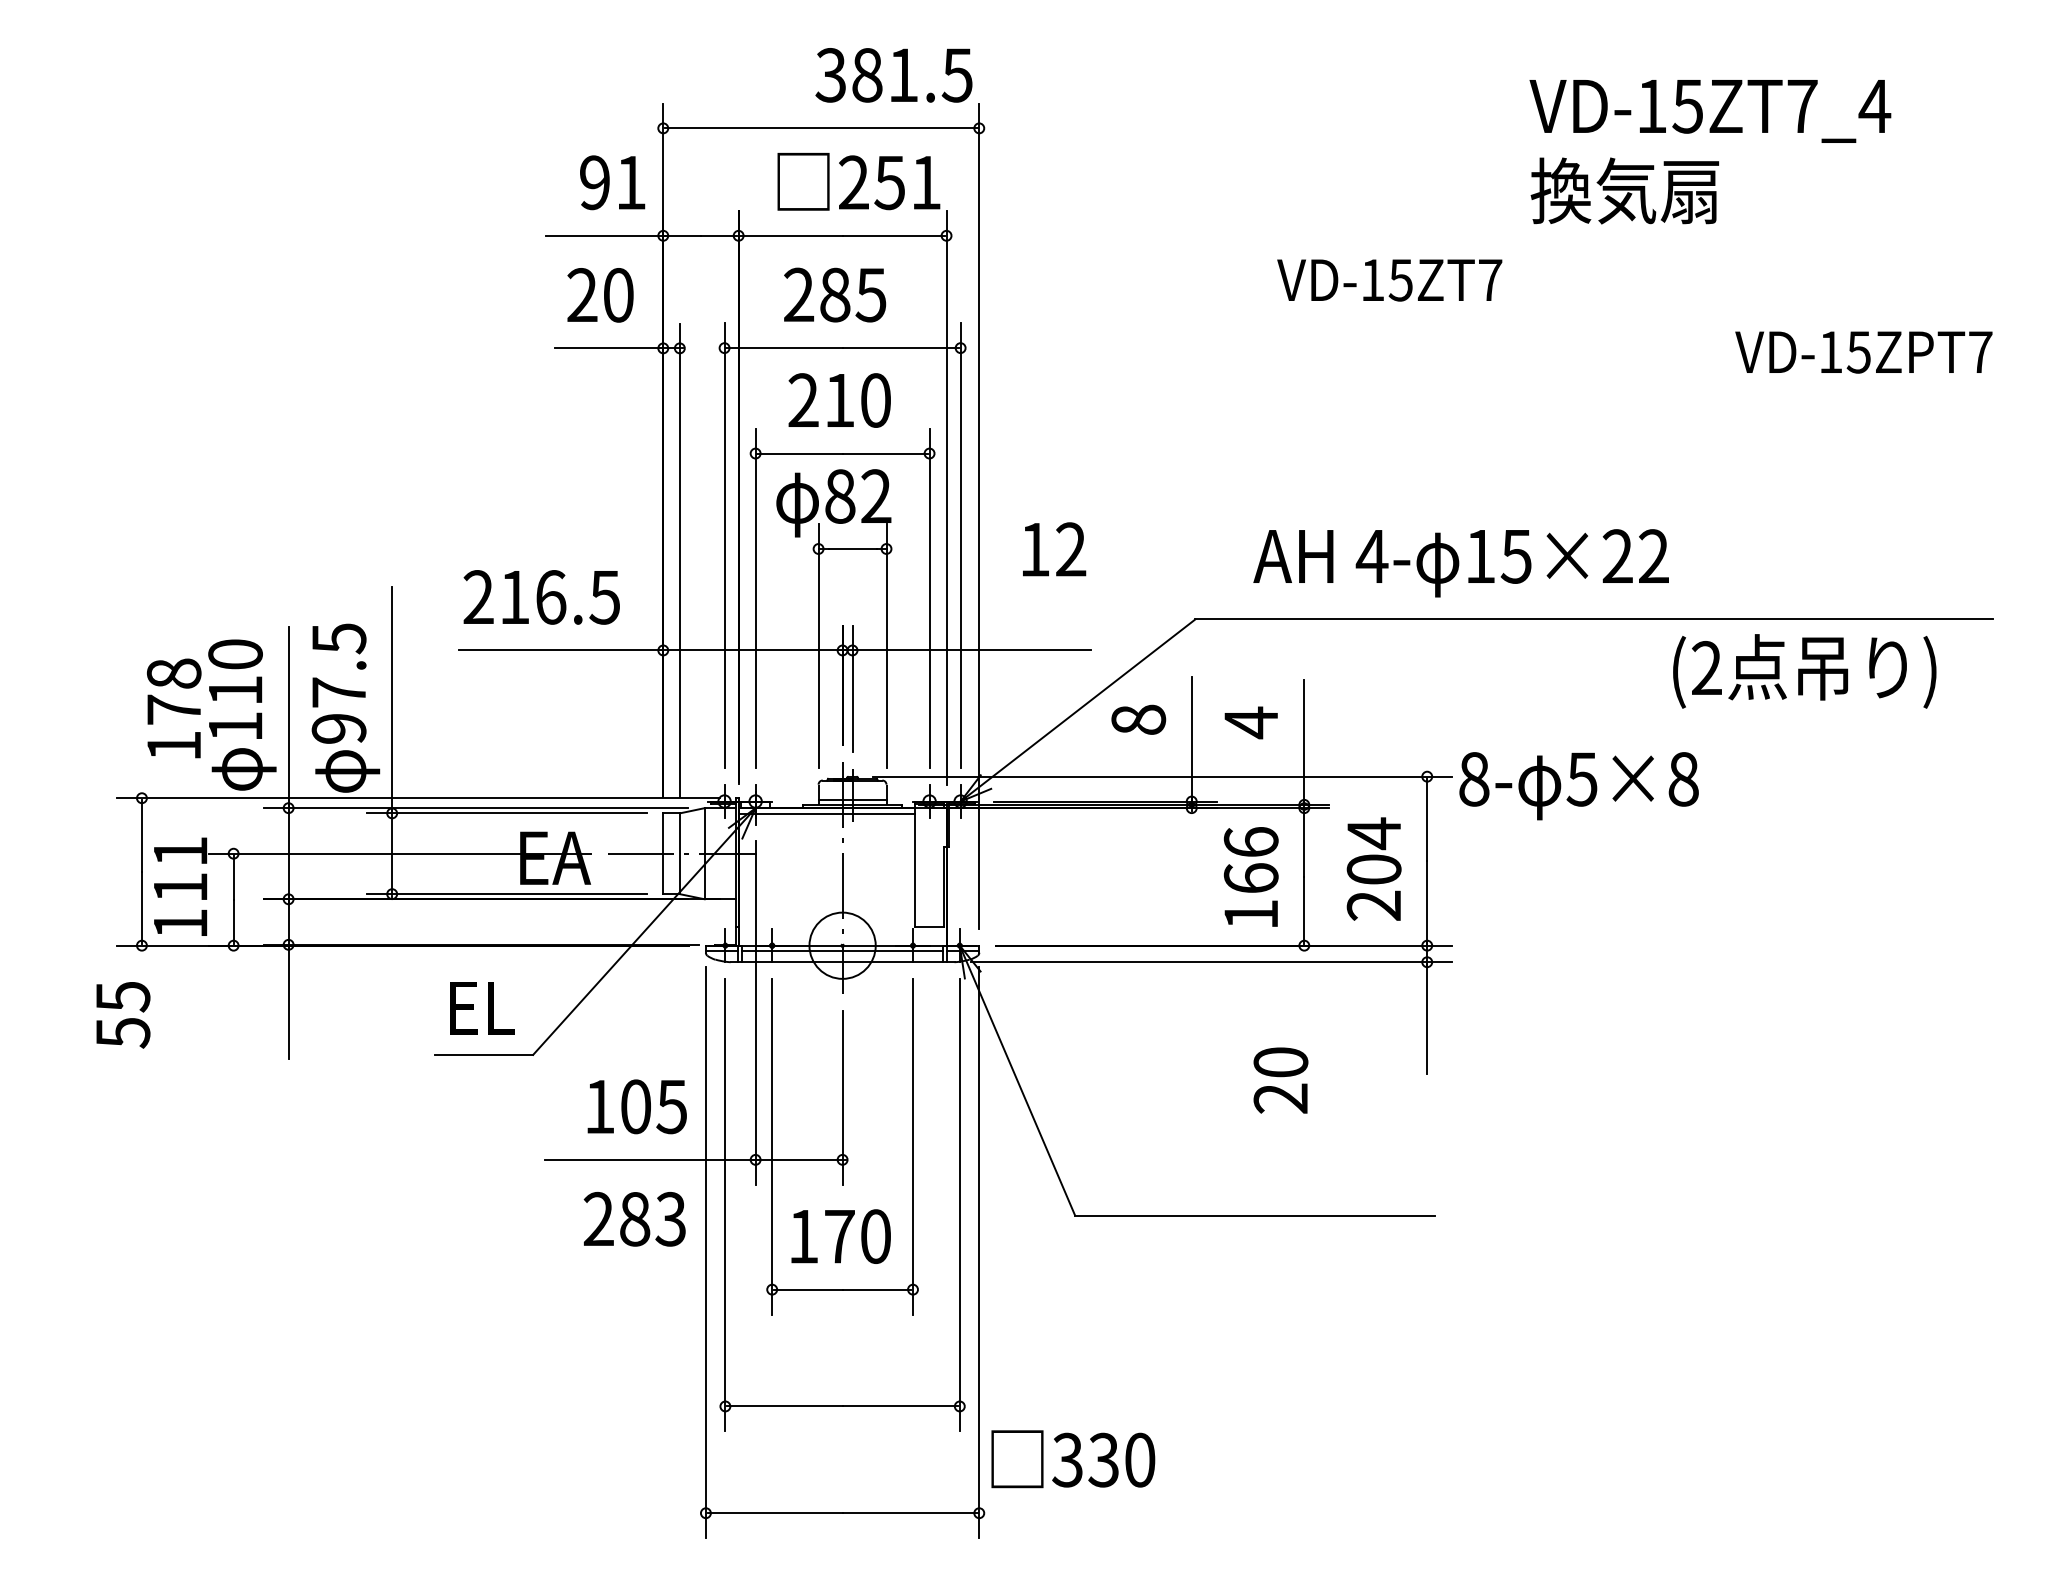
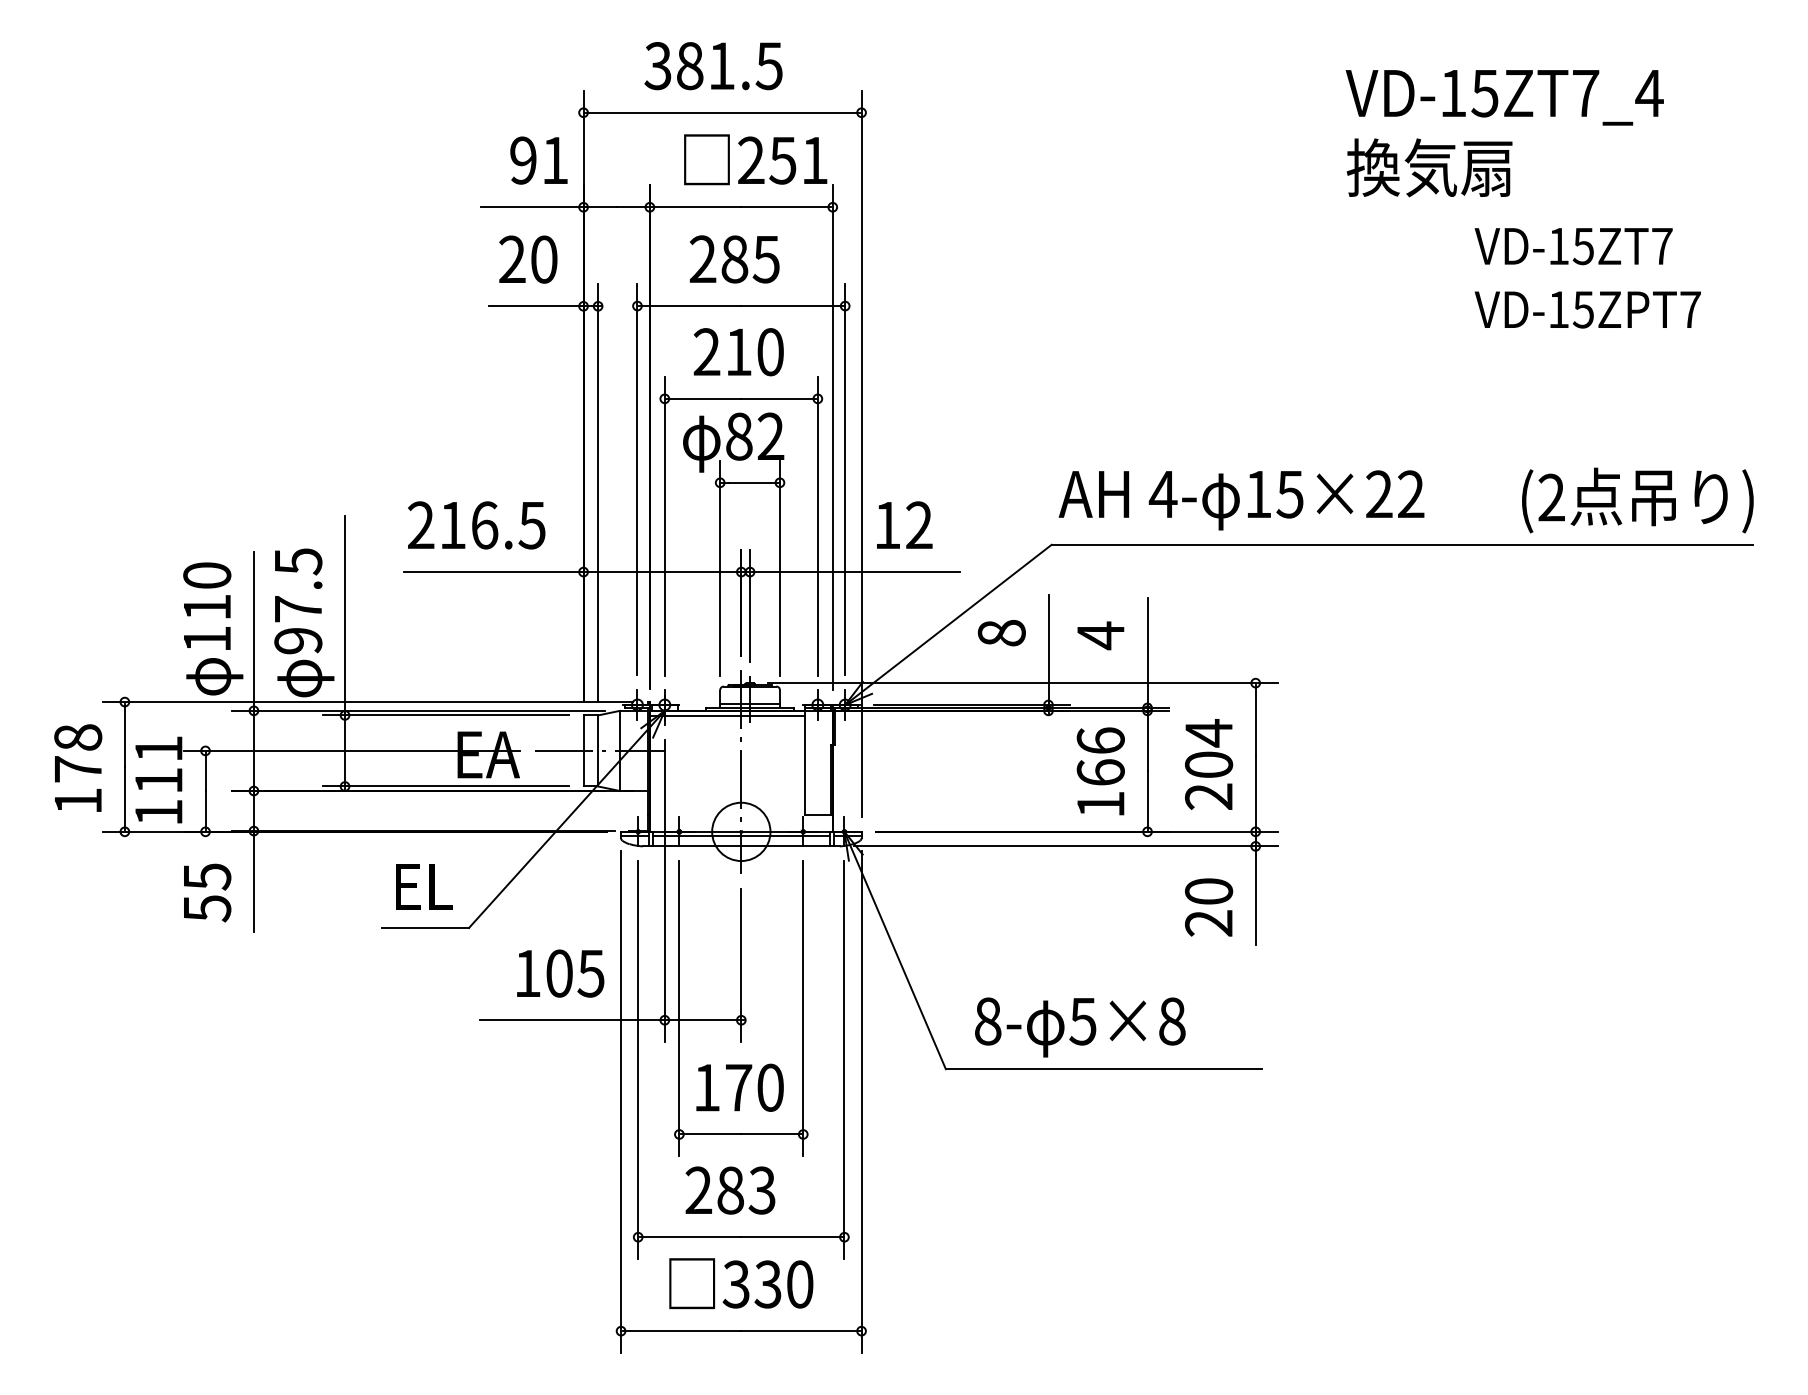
text: (893, 75) -> (713, 66), moved
text: (1389, 280) -> (1573, 246), moved
text: (1863, 351) -> (1587, 309), moved
text: (1054, 548) -> (904, 524), moved
text: (1461, 563) -> (1241, 500), moved
text: (1804, 671) -> (1637, 500), moved
text: (174, 707) -> (78, 767), moved
text: (1579, 786) -> (1080, 1027), moved
text: (123, 1014) -> (207, 892), moved
text: (1281, 1080) -> (1209, 907), moved
text: (634, 1219) -> (730, 1190), moved
text: (1073, 1459) -> (741, 1283), moved

